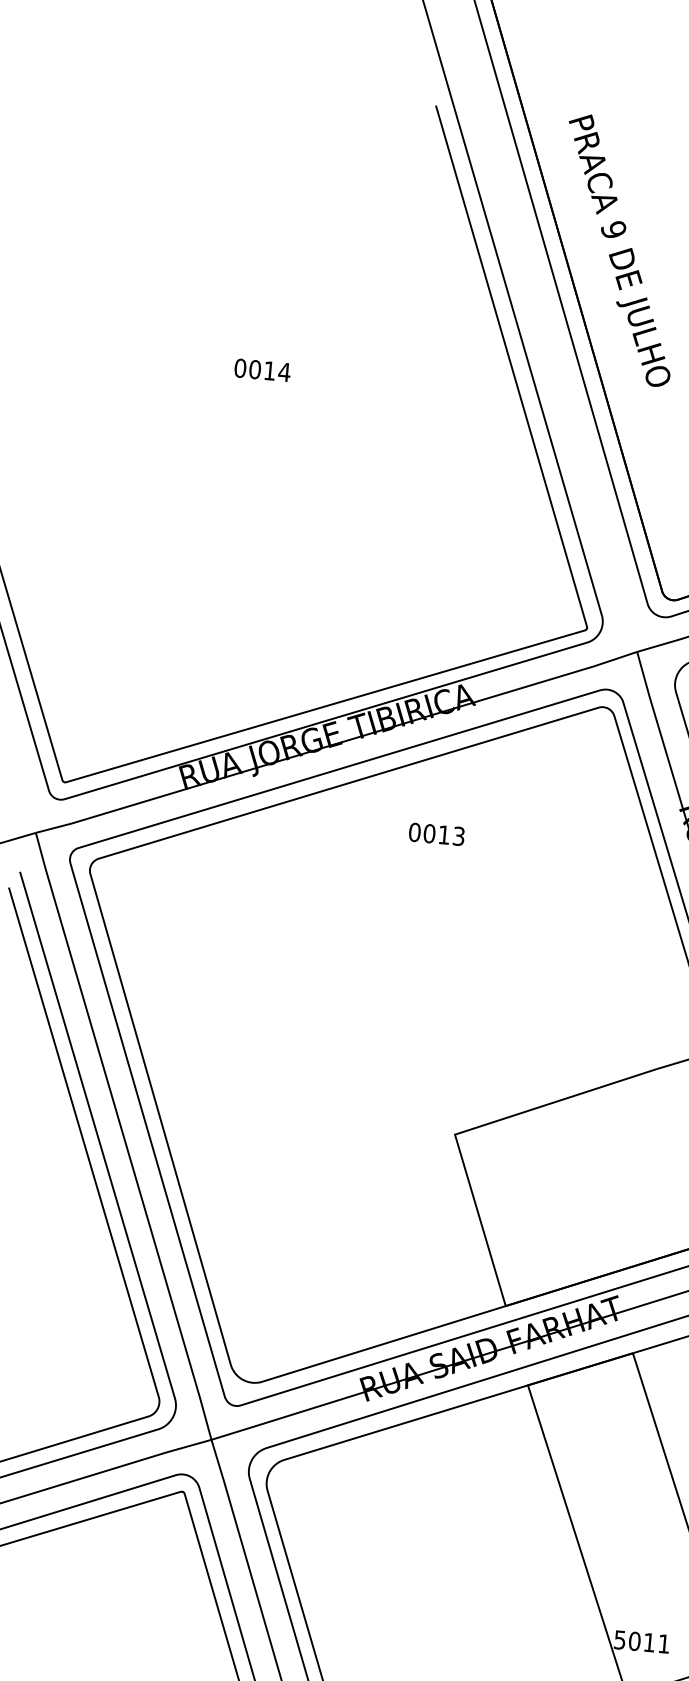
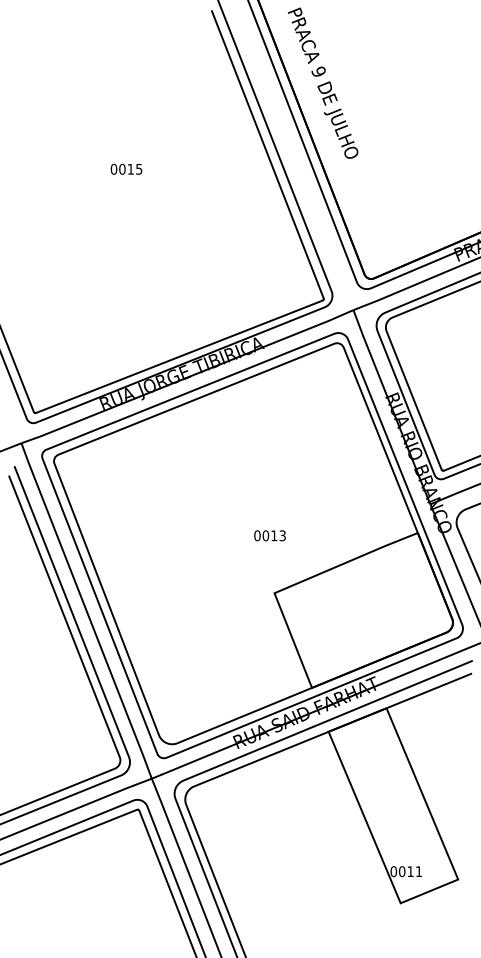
text: (283, 372) -> (138, 169), 0014 -> 0015
text: (435, 833) -> (269, 535), moved
text: (619, 1639) -> (393, 871), 5011 -> 0011

